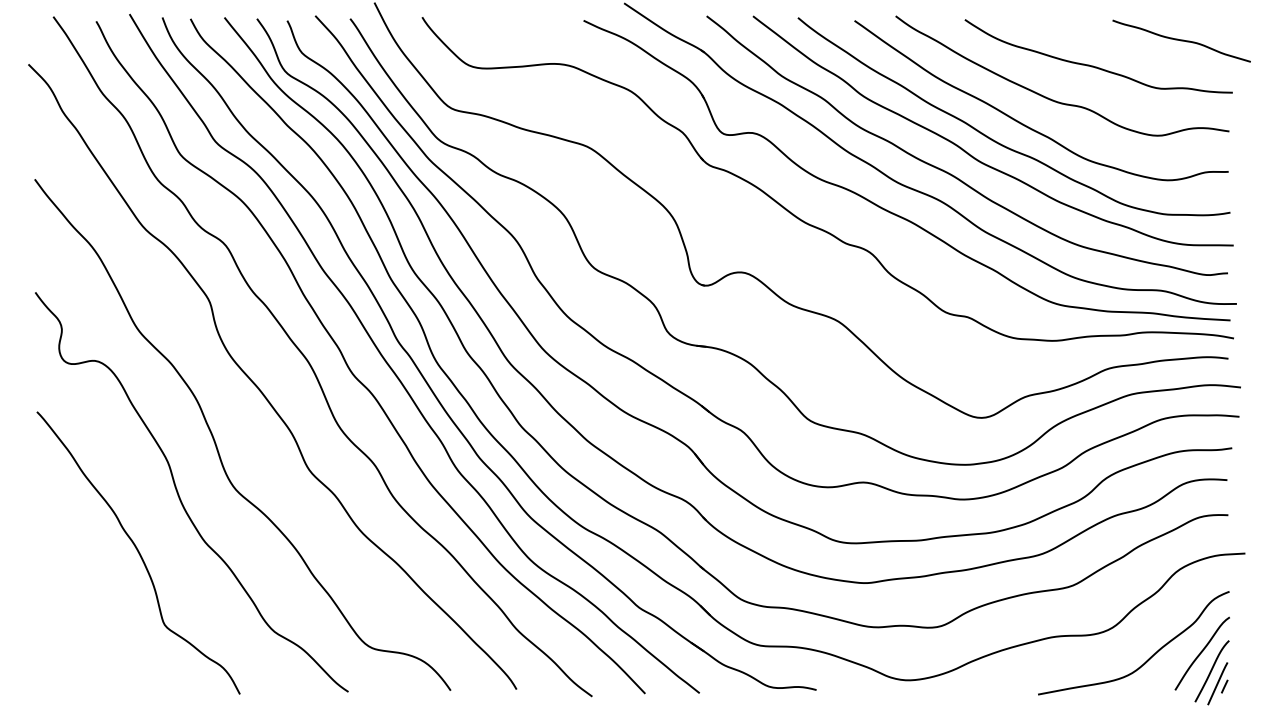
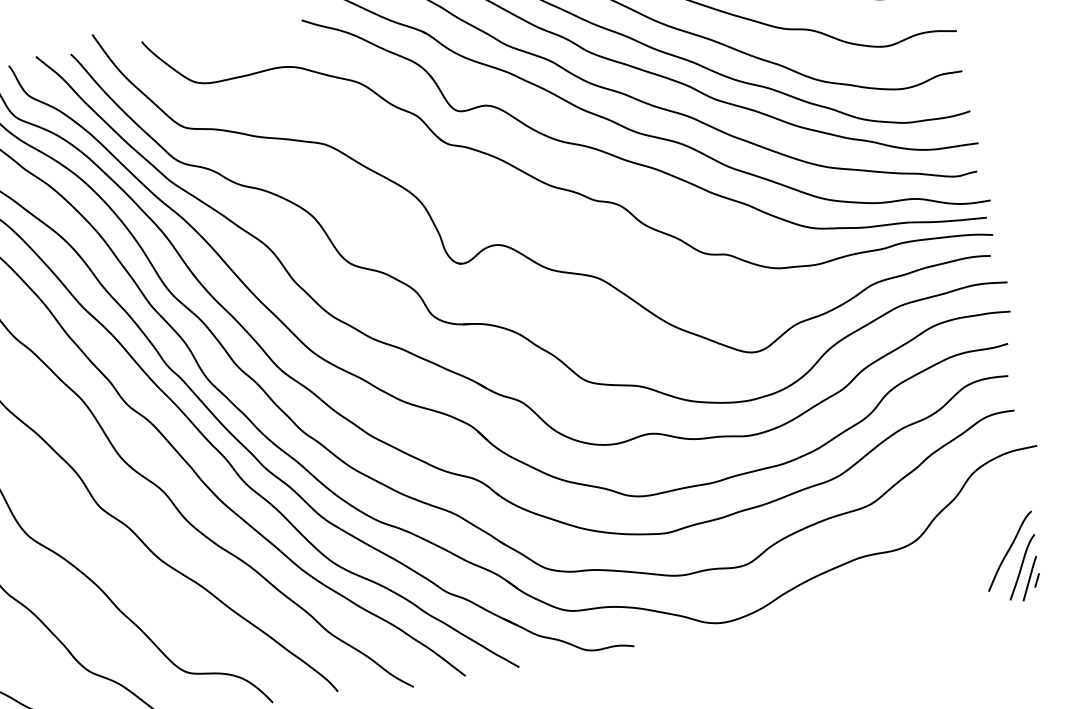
curve: (1148, 658) -> (957, 564), removed

